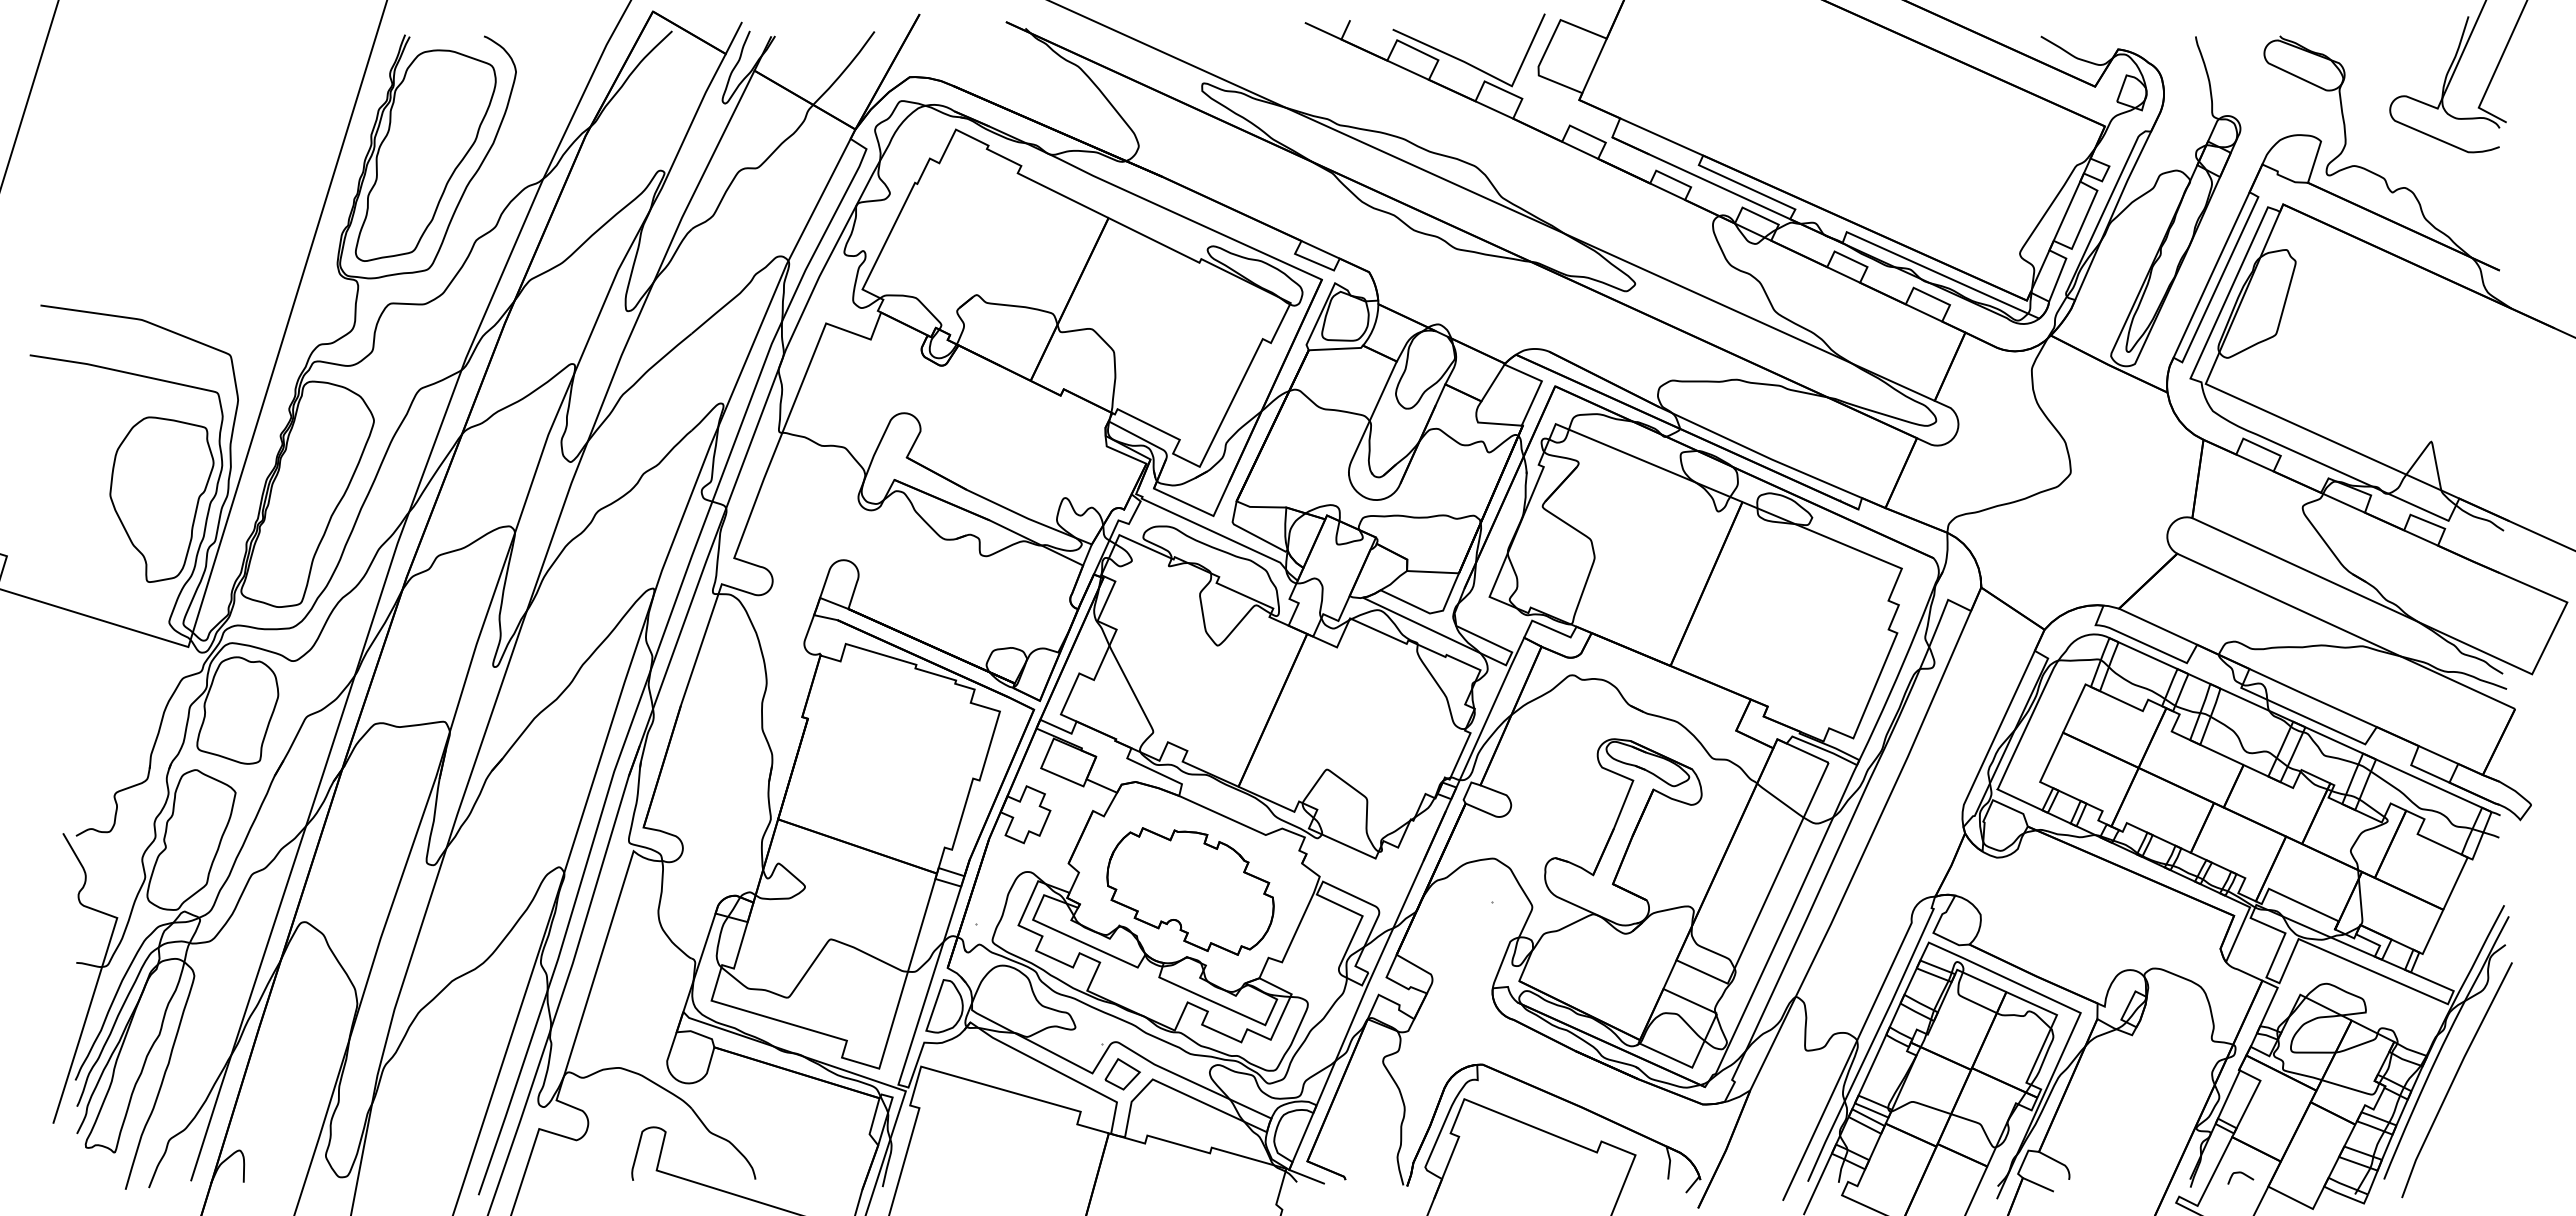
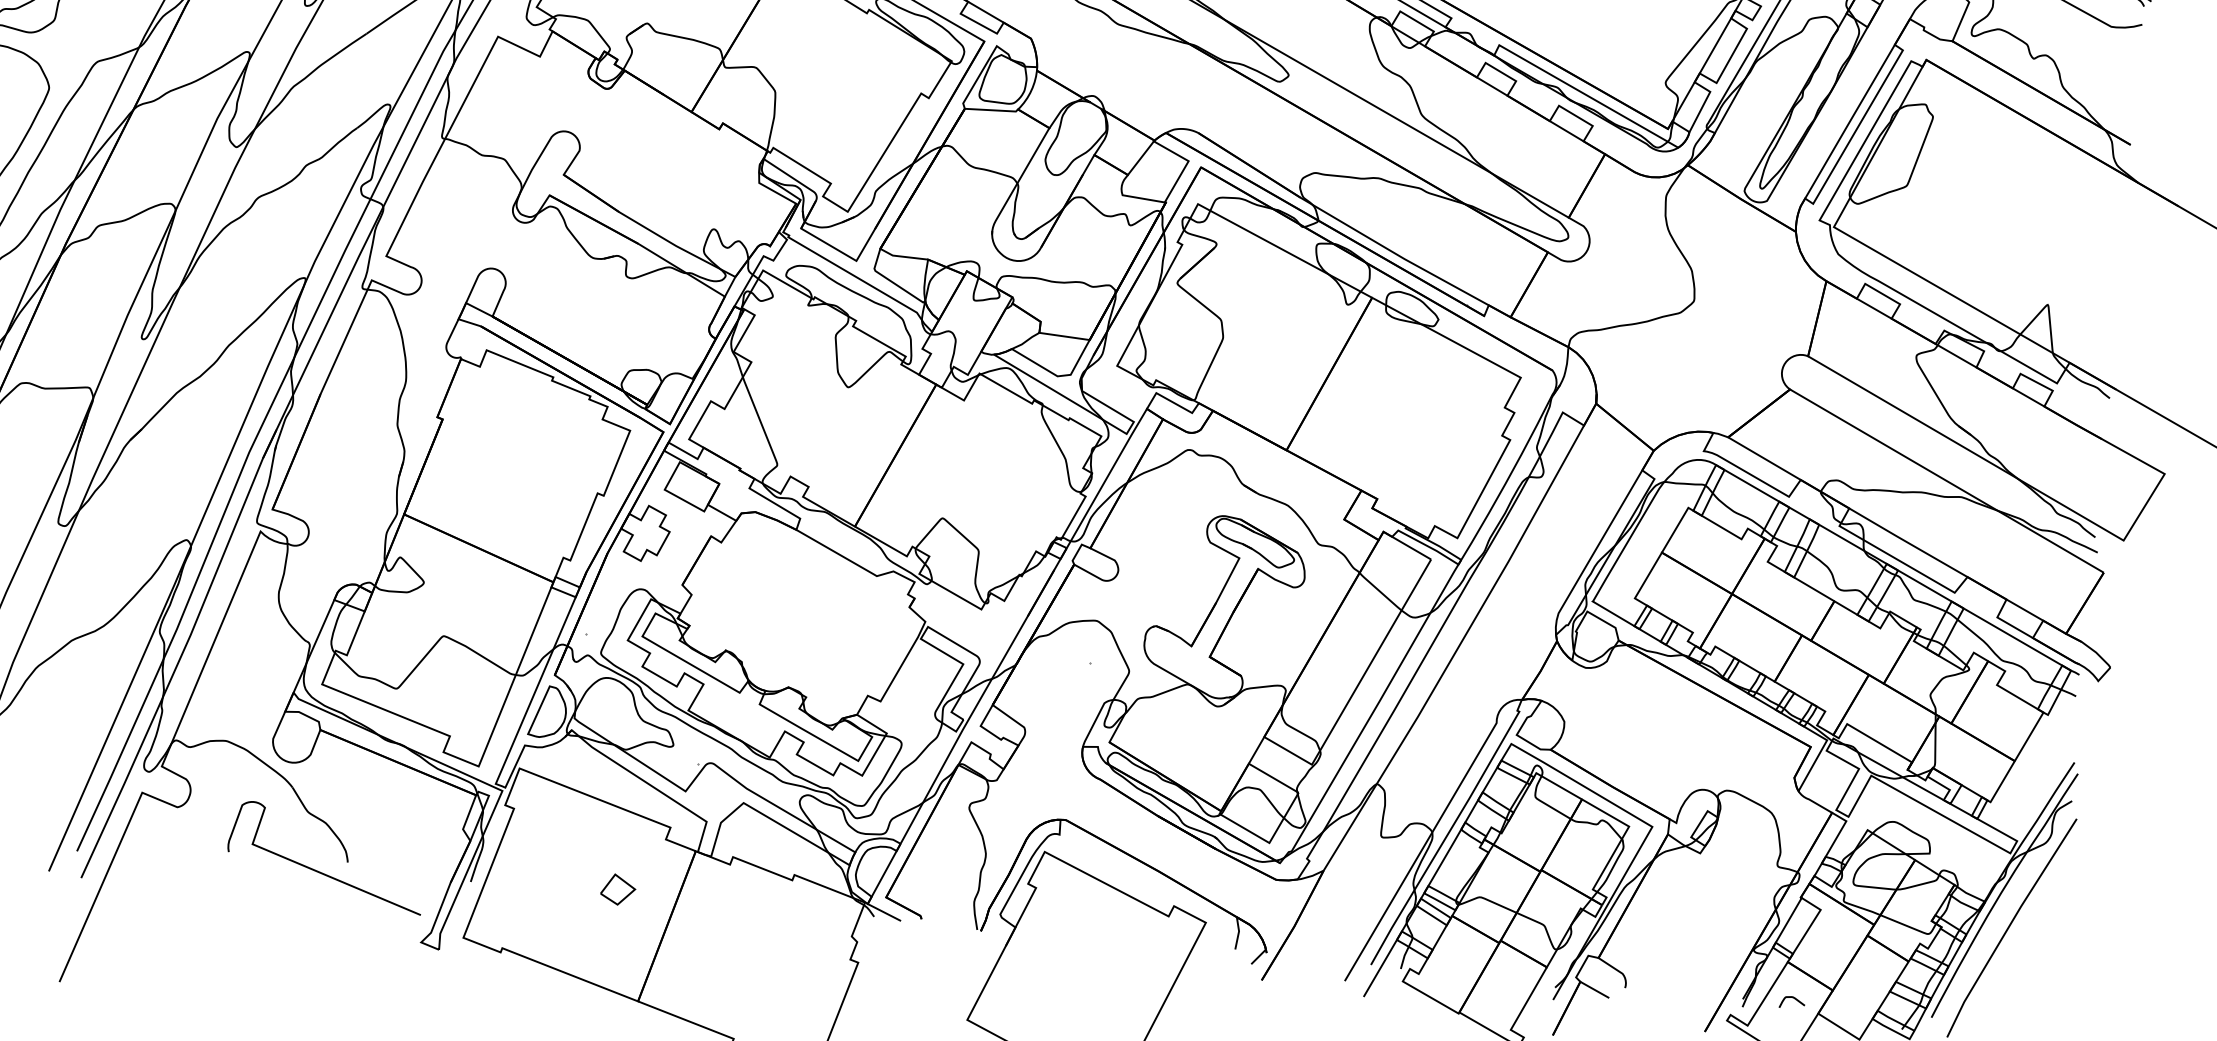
part: (1190, 891) -> (798, 623), removed
part: (1122, 1074) -> (618, 889), moved

